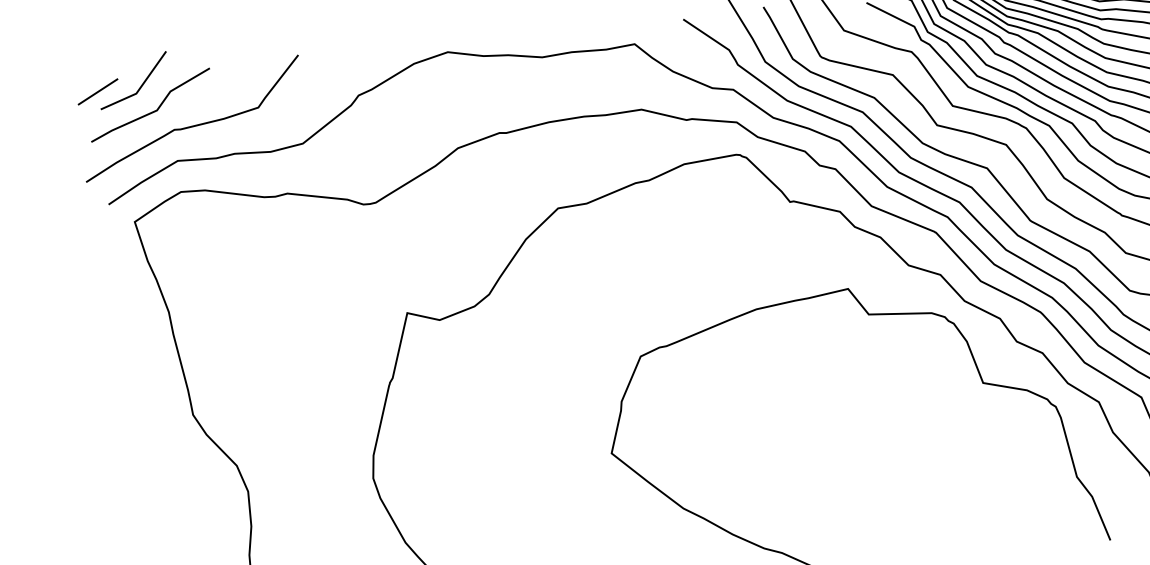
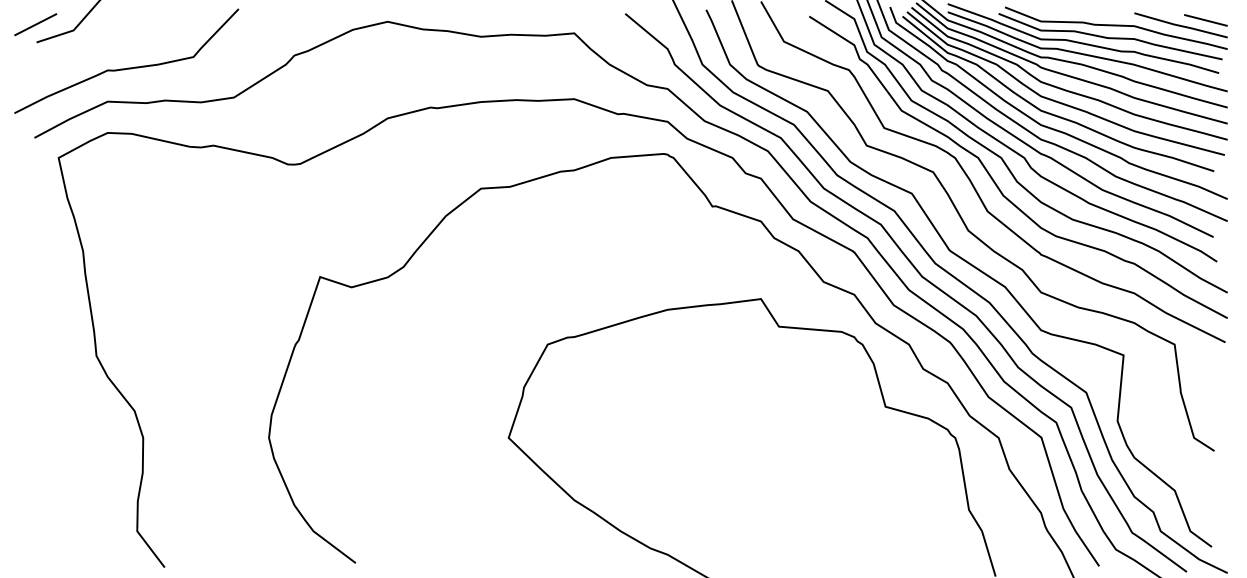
line: (153, 111) -> (88, 49), removed

